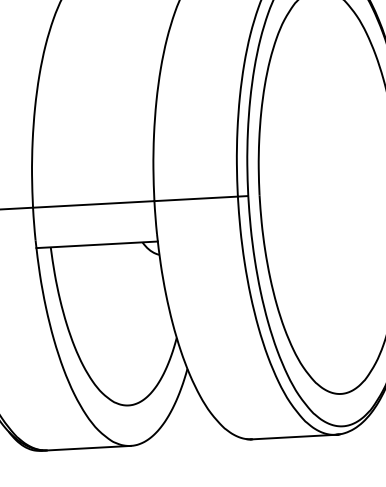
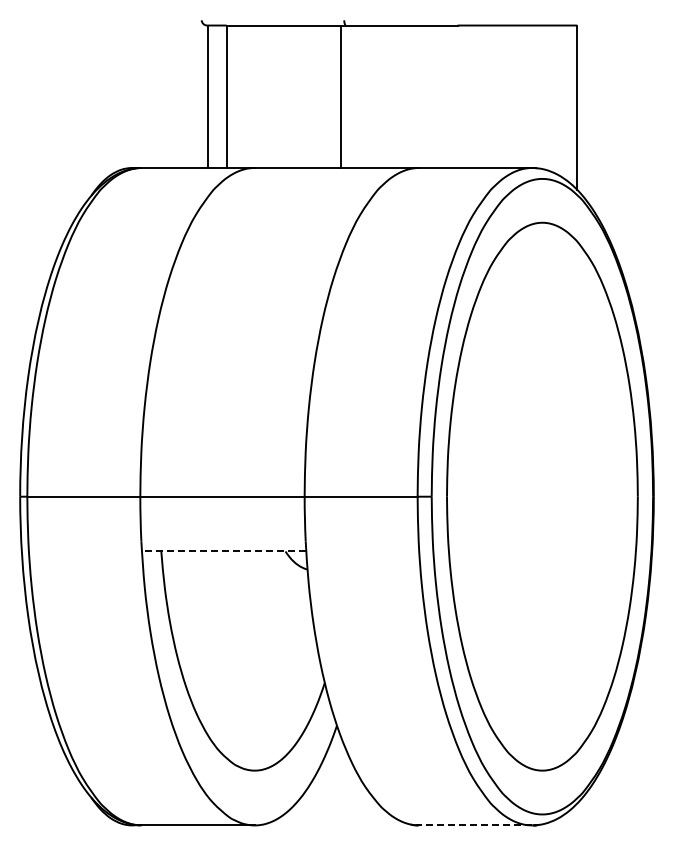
line: (96, 244) -> (223, 551), solid -> dashed
line: (293, 437) -> (475, 825), solid -> dashed

